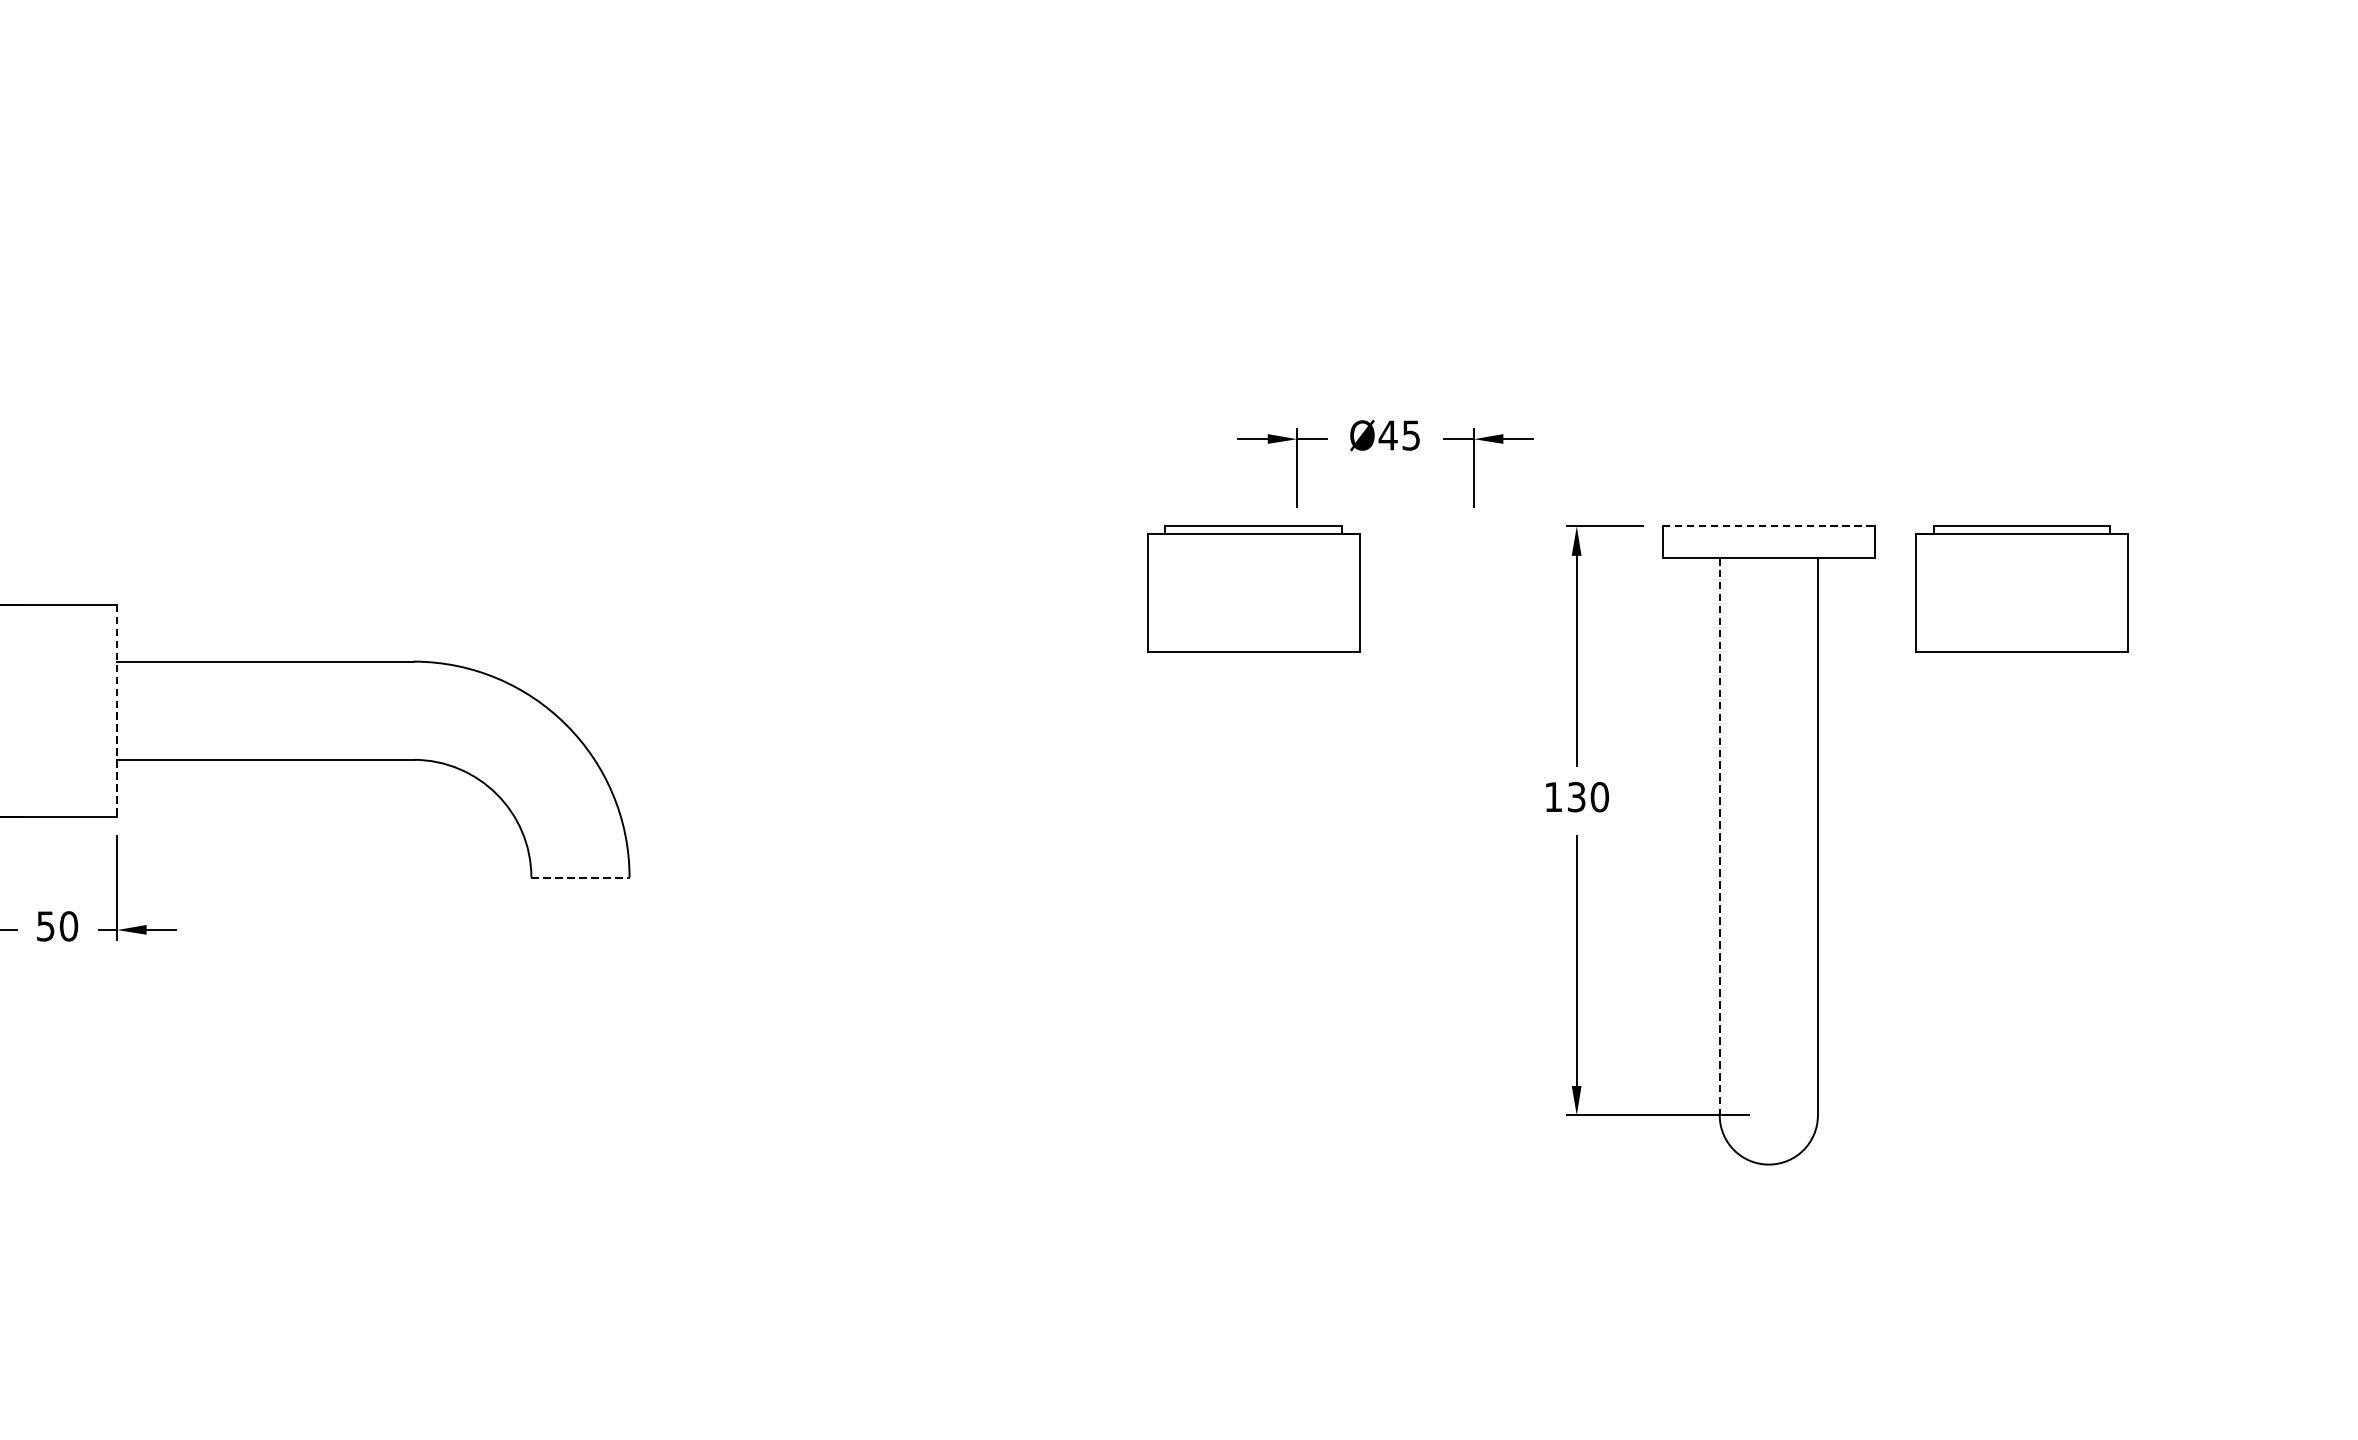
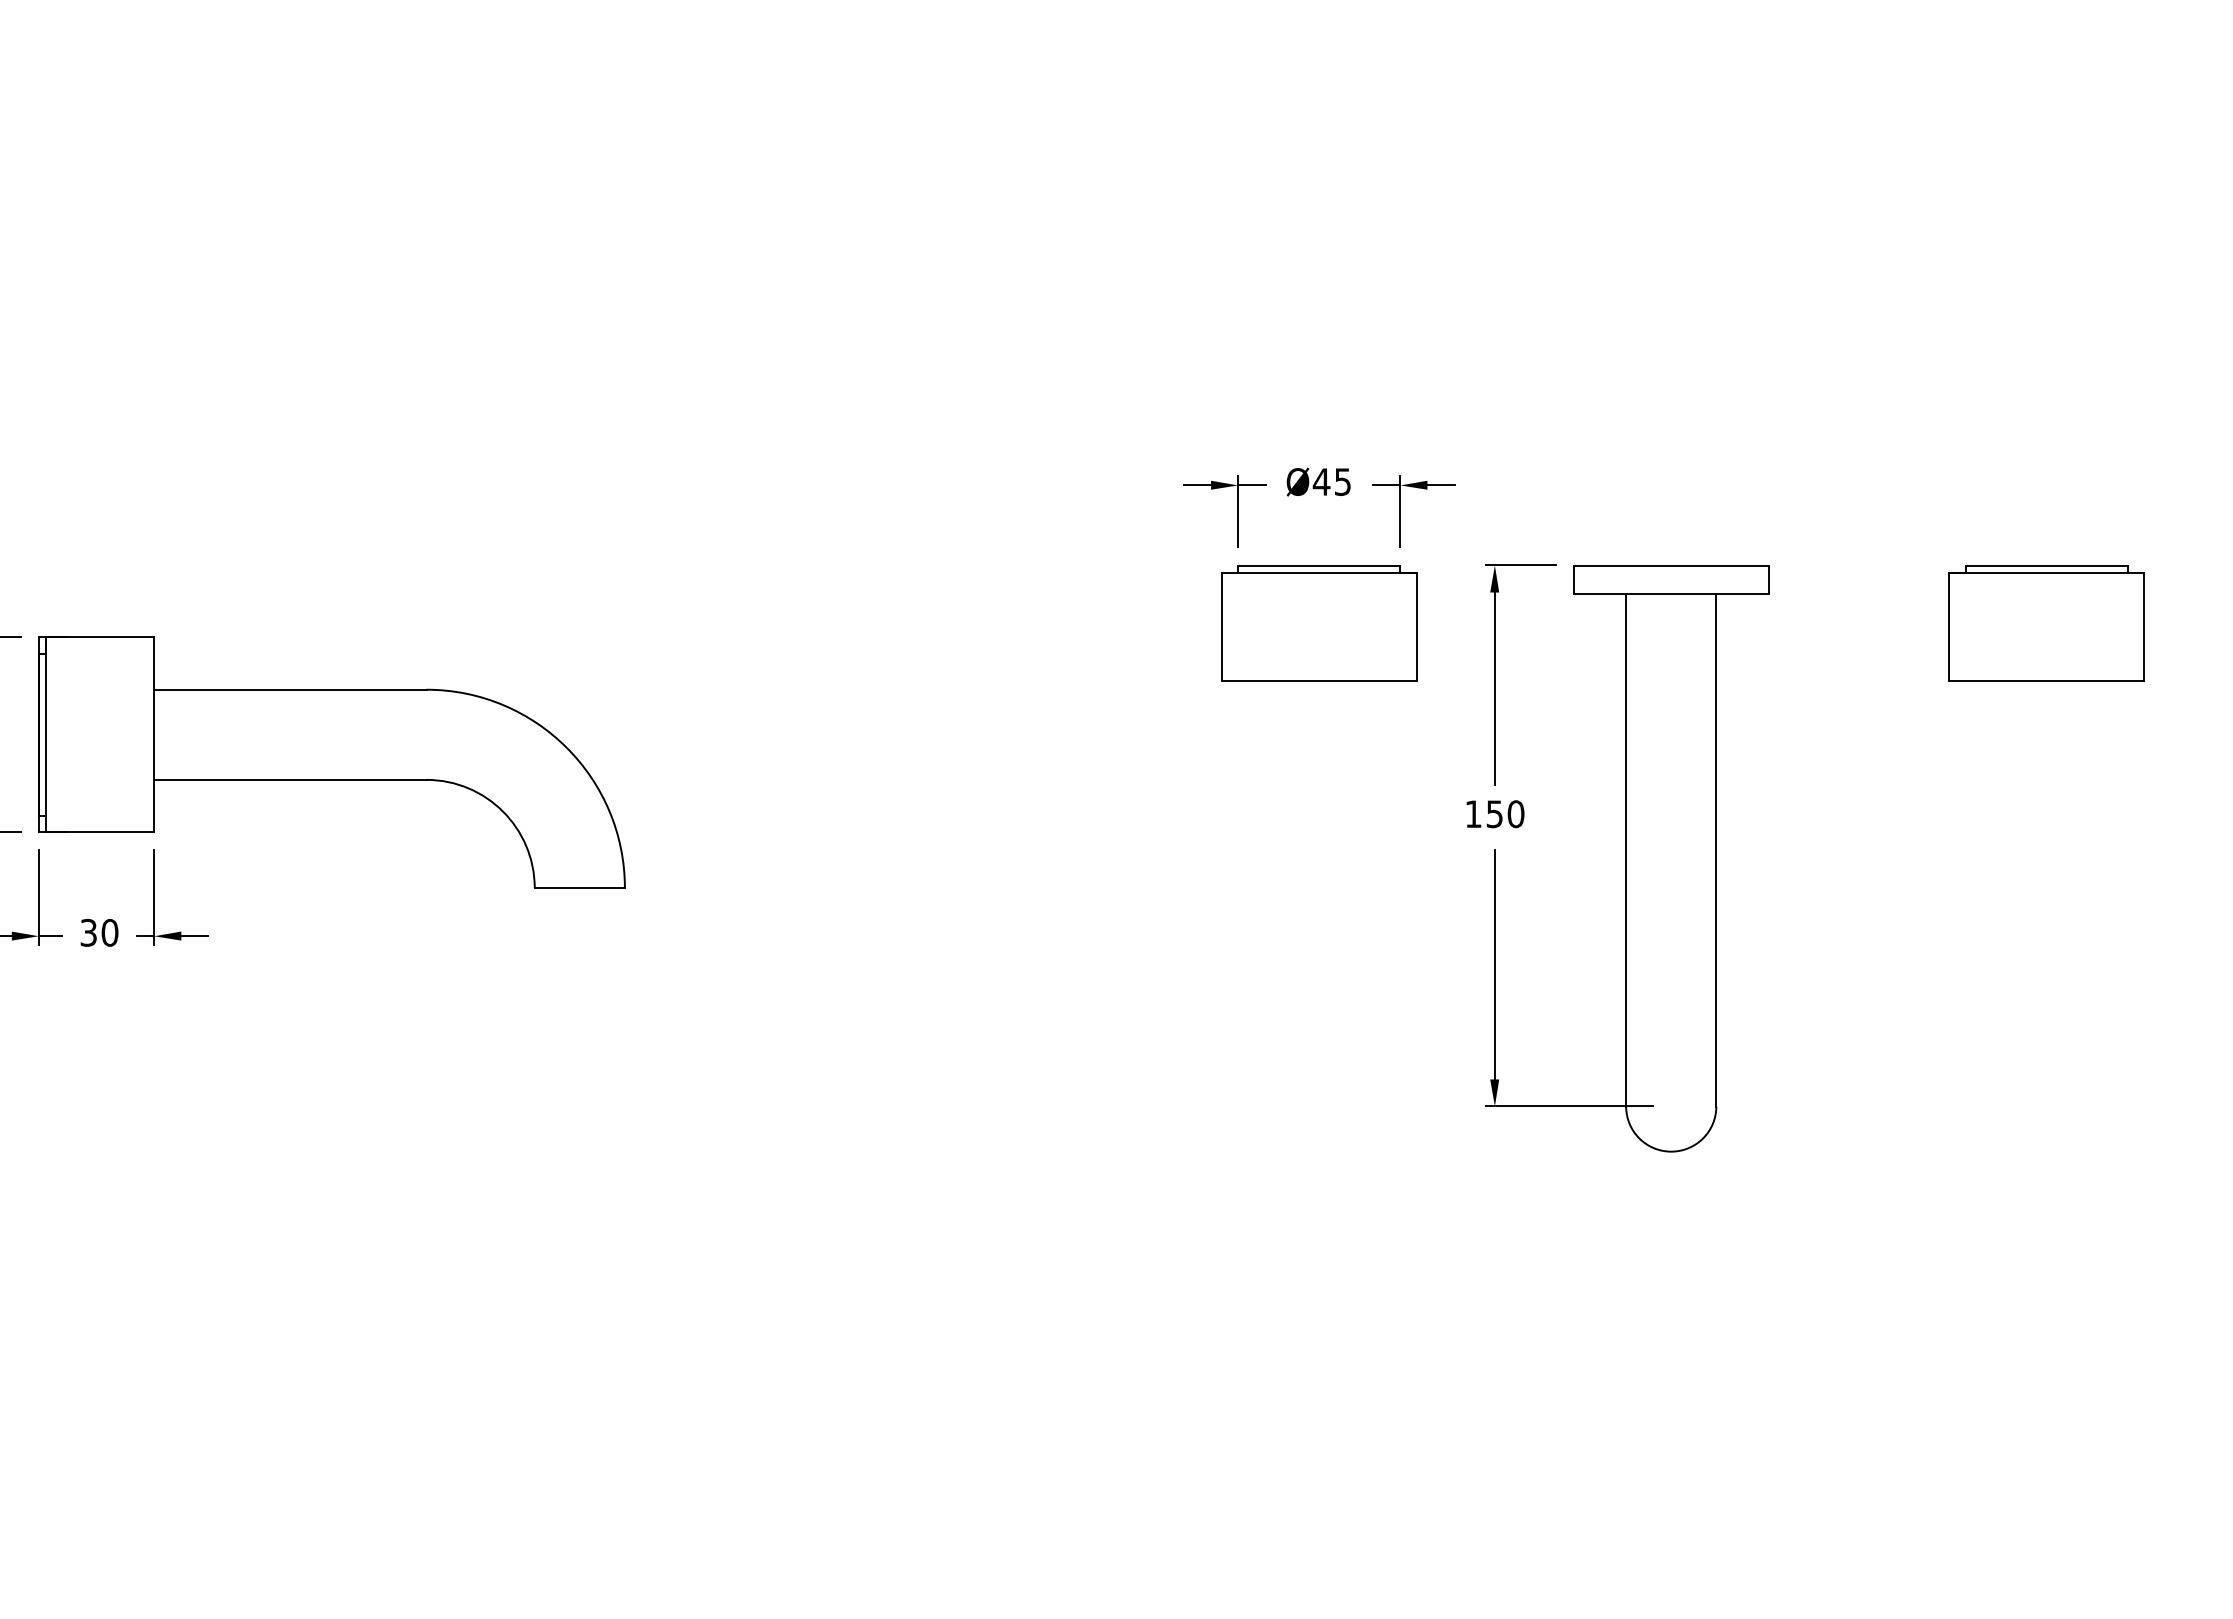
line: (1769, 526) -> (1671, 565), dashed -> solid
part: (1254, 589) -> (1319, 623), moved
part: (2021, 589) -> (2046, 623), moved
line: (117, 711) -> (154, 735), dashed -> solid
text: (1576, 796) -> (1494, 813), 130 -> 150
line: (1720, 837) -> (1626, 851), dashed -> solid
line: (581, 878) -> (580, 888), dashed -> solid
text: (45, 925) -> (88, 932), 50 -> 30

